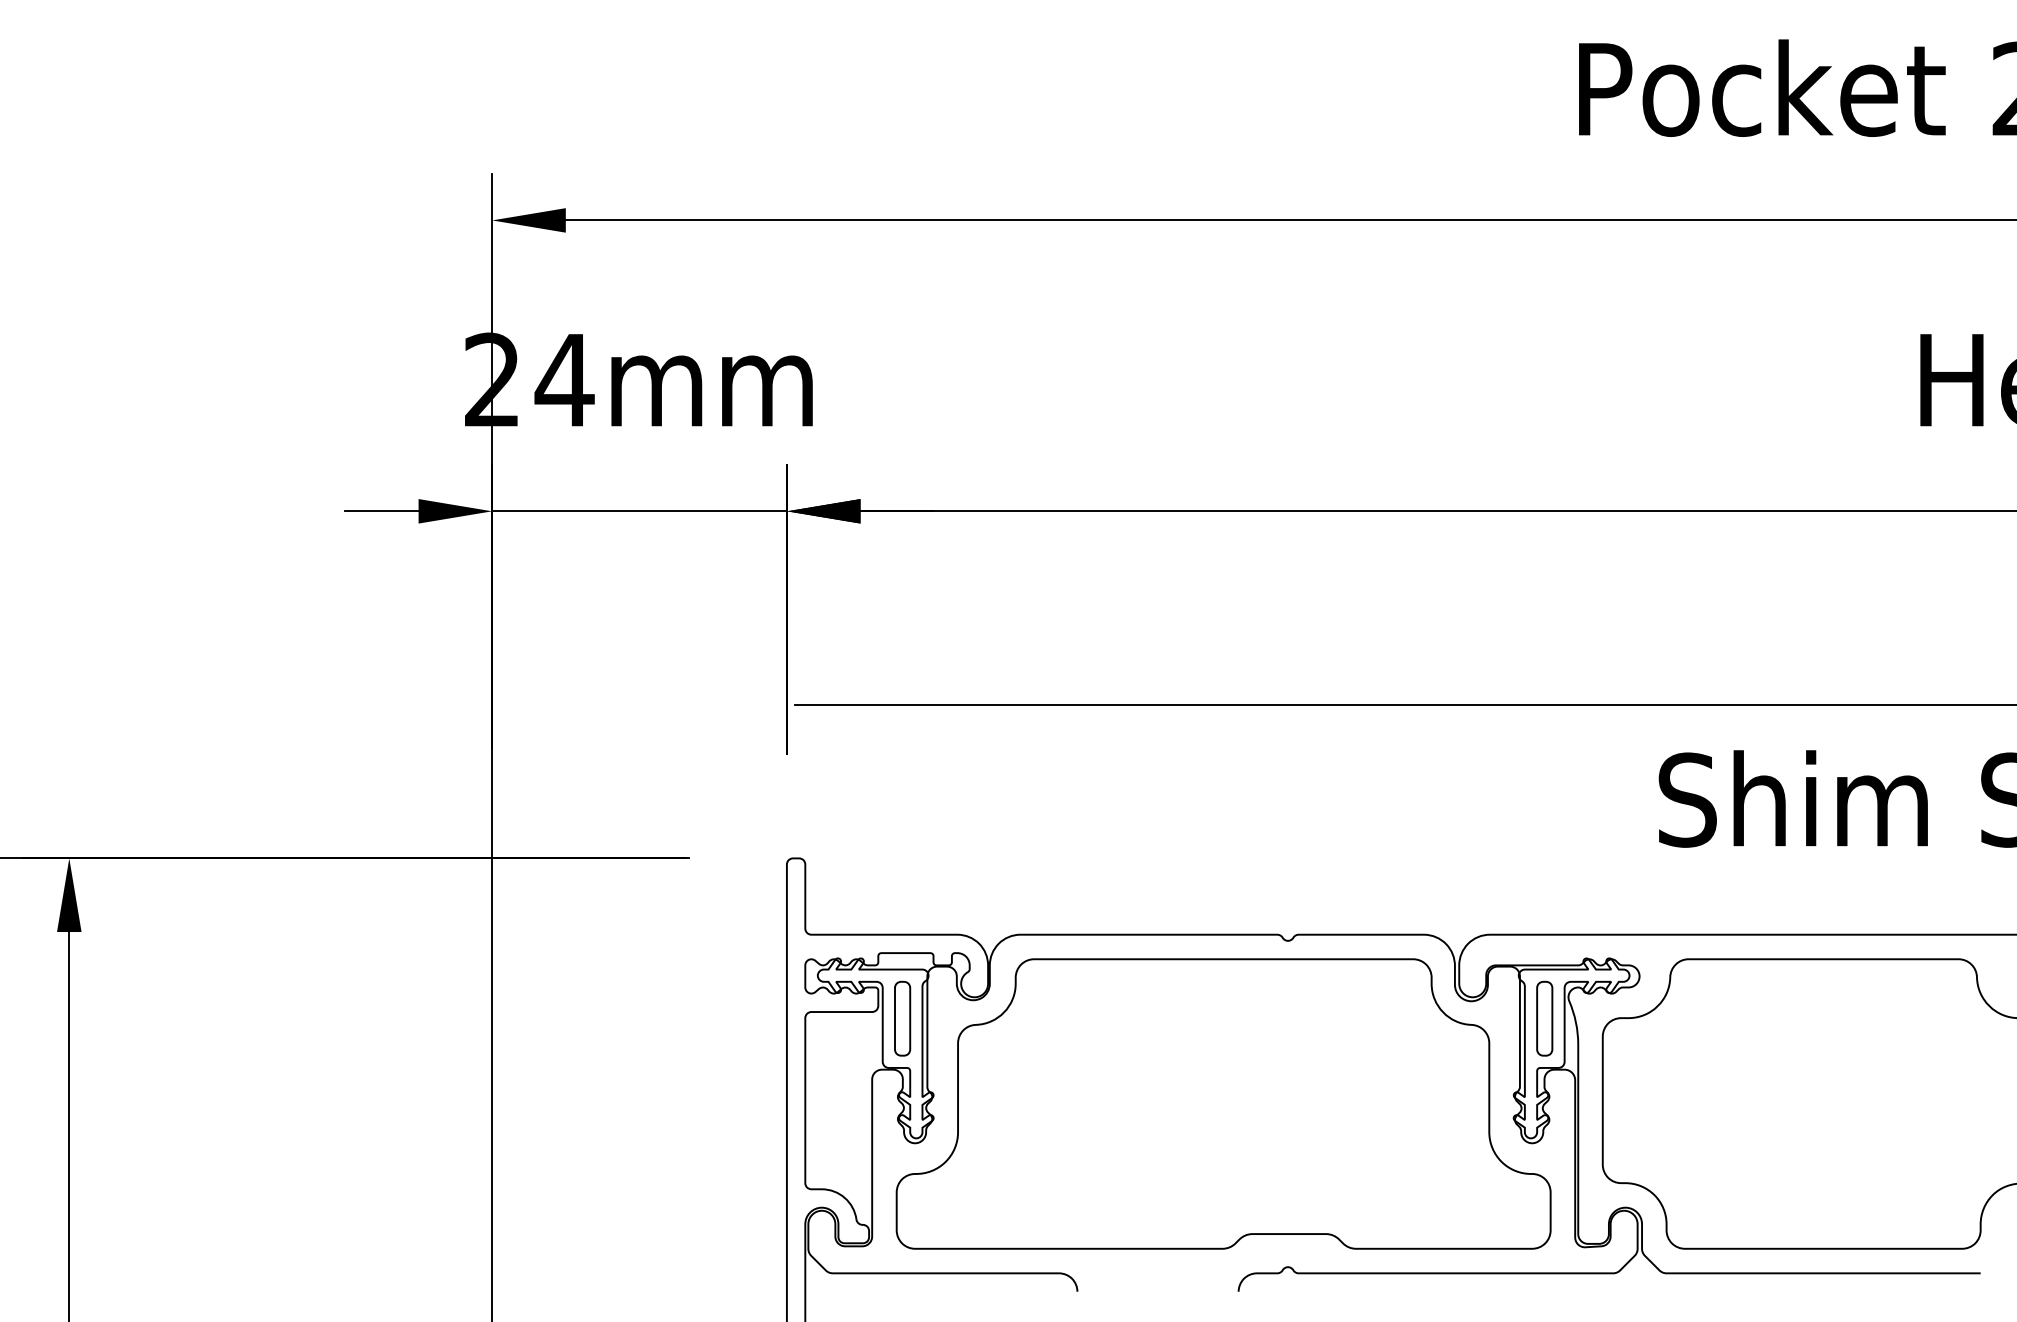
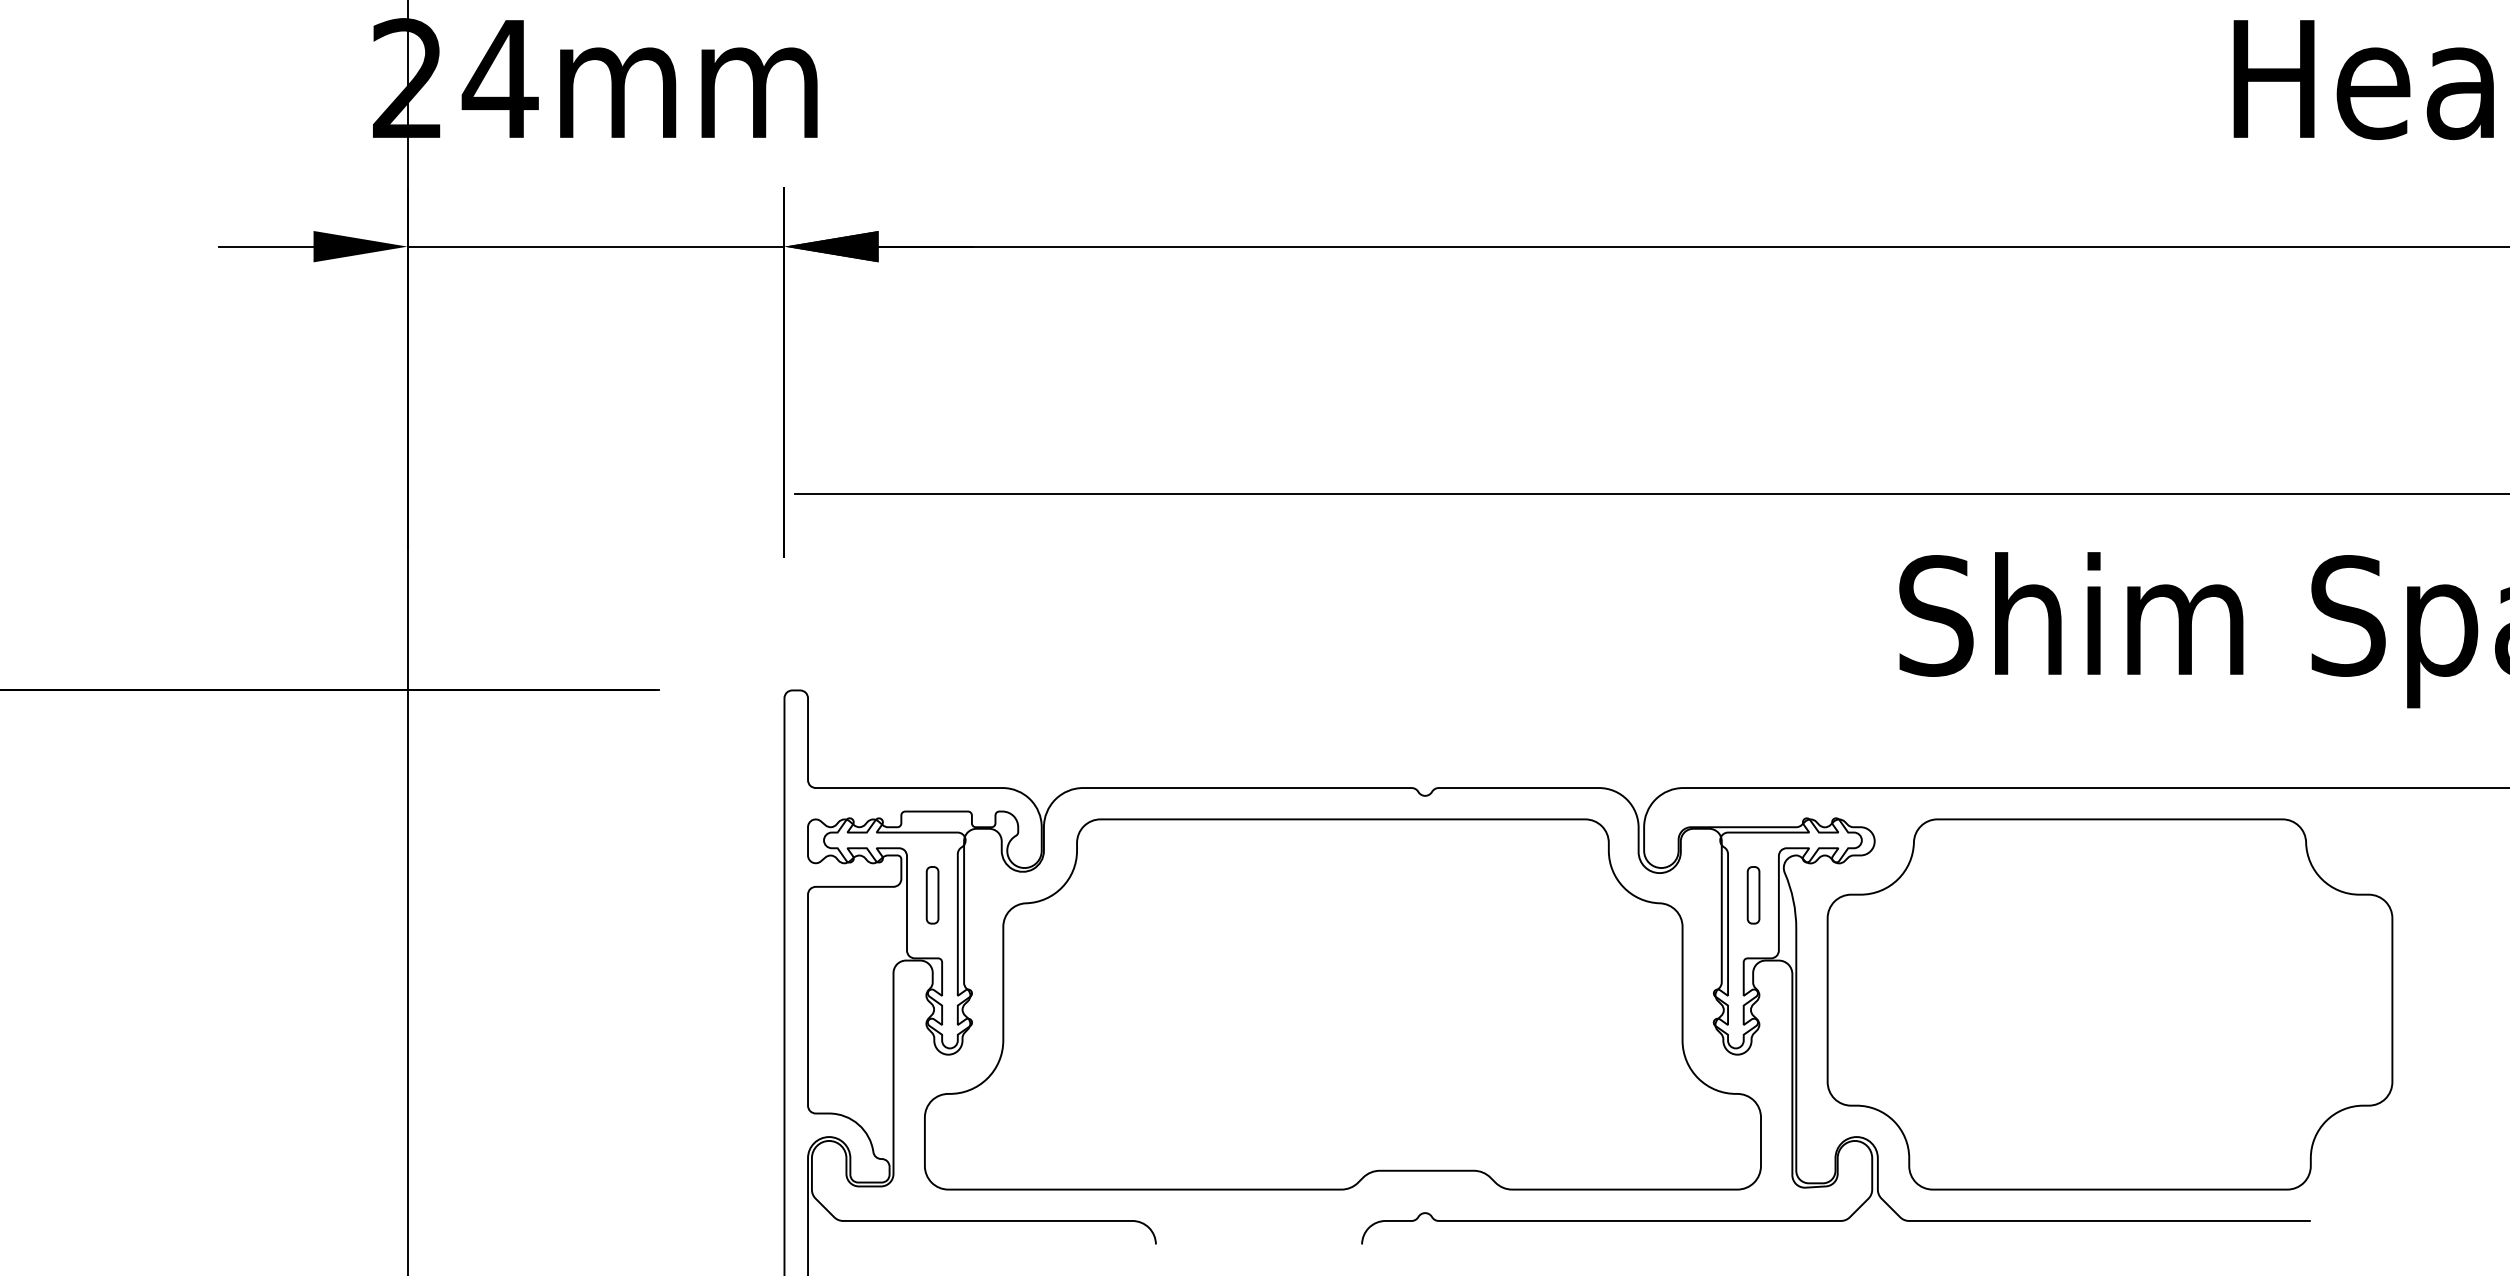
part: (902, 1018) -> (932, 895), size x0.6
part: (1544, 1018) -> (1753, 895), size x0.6

